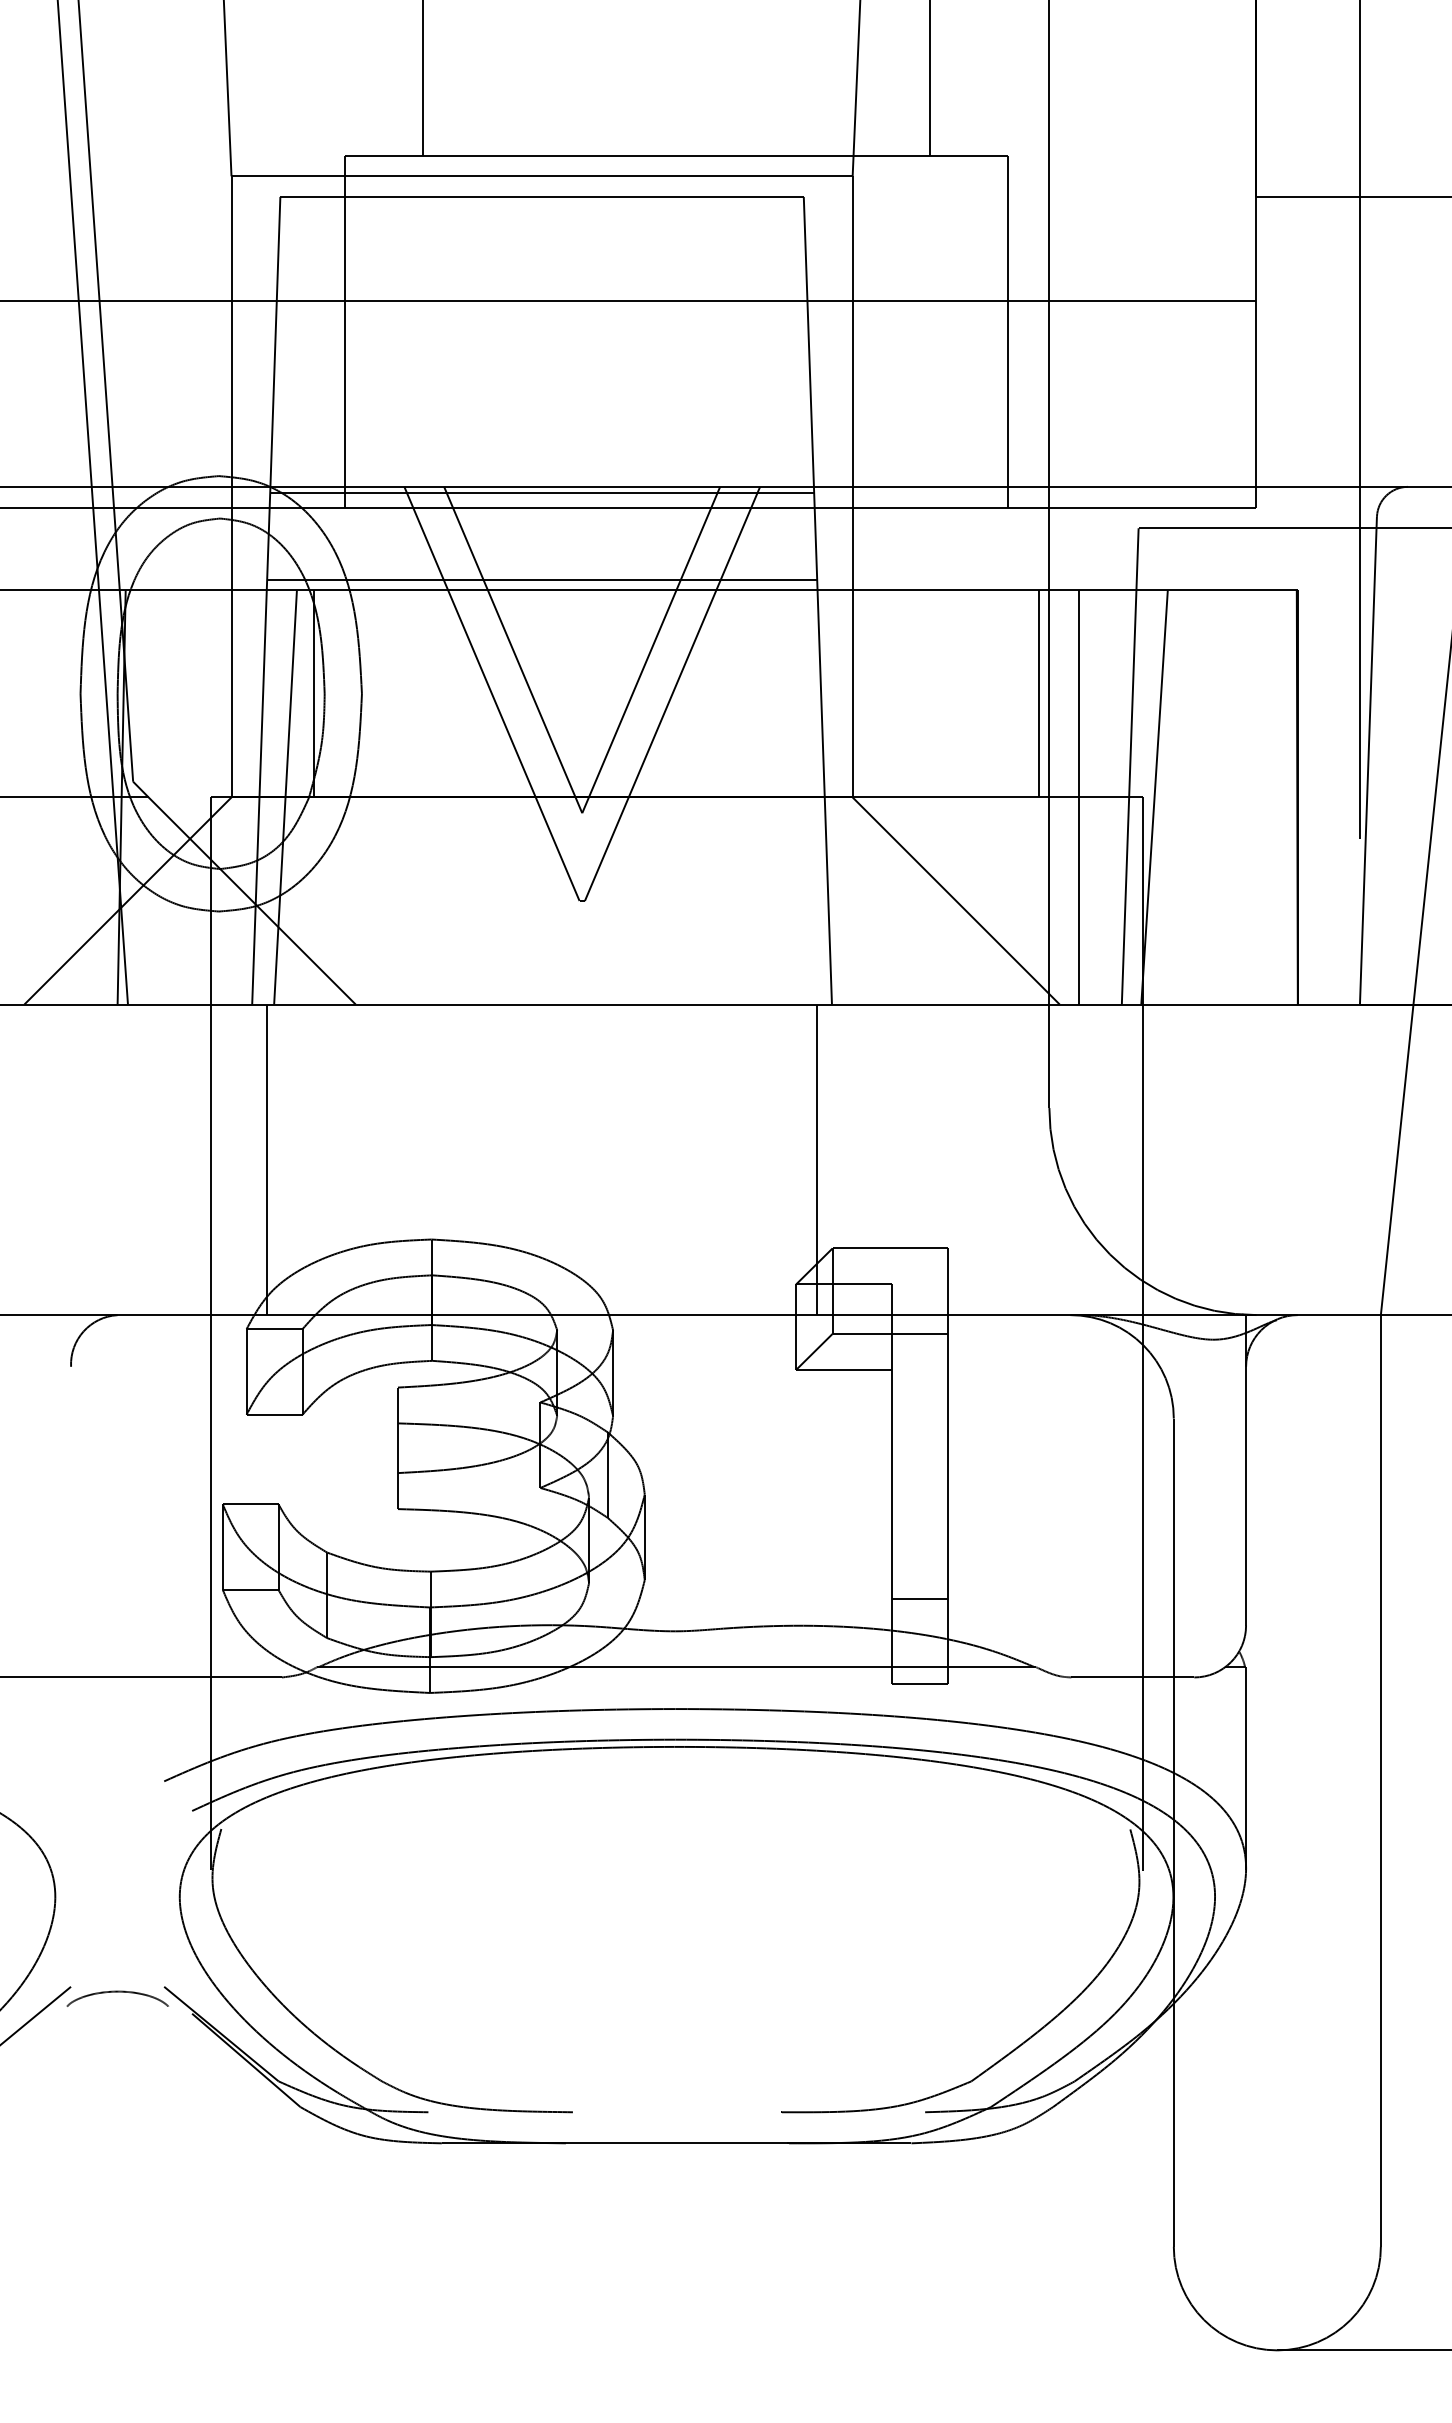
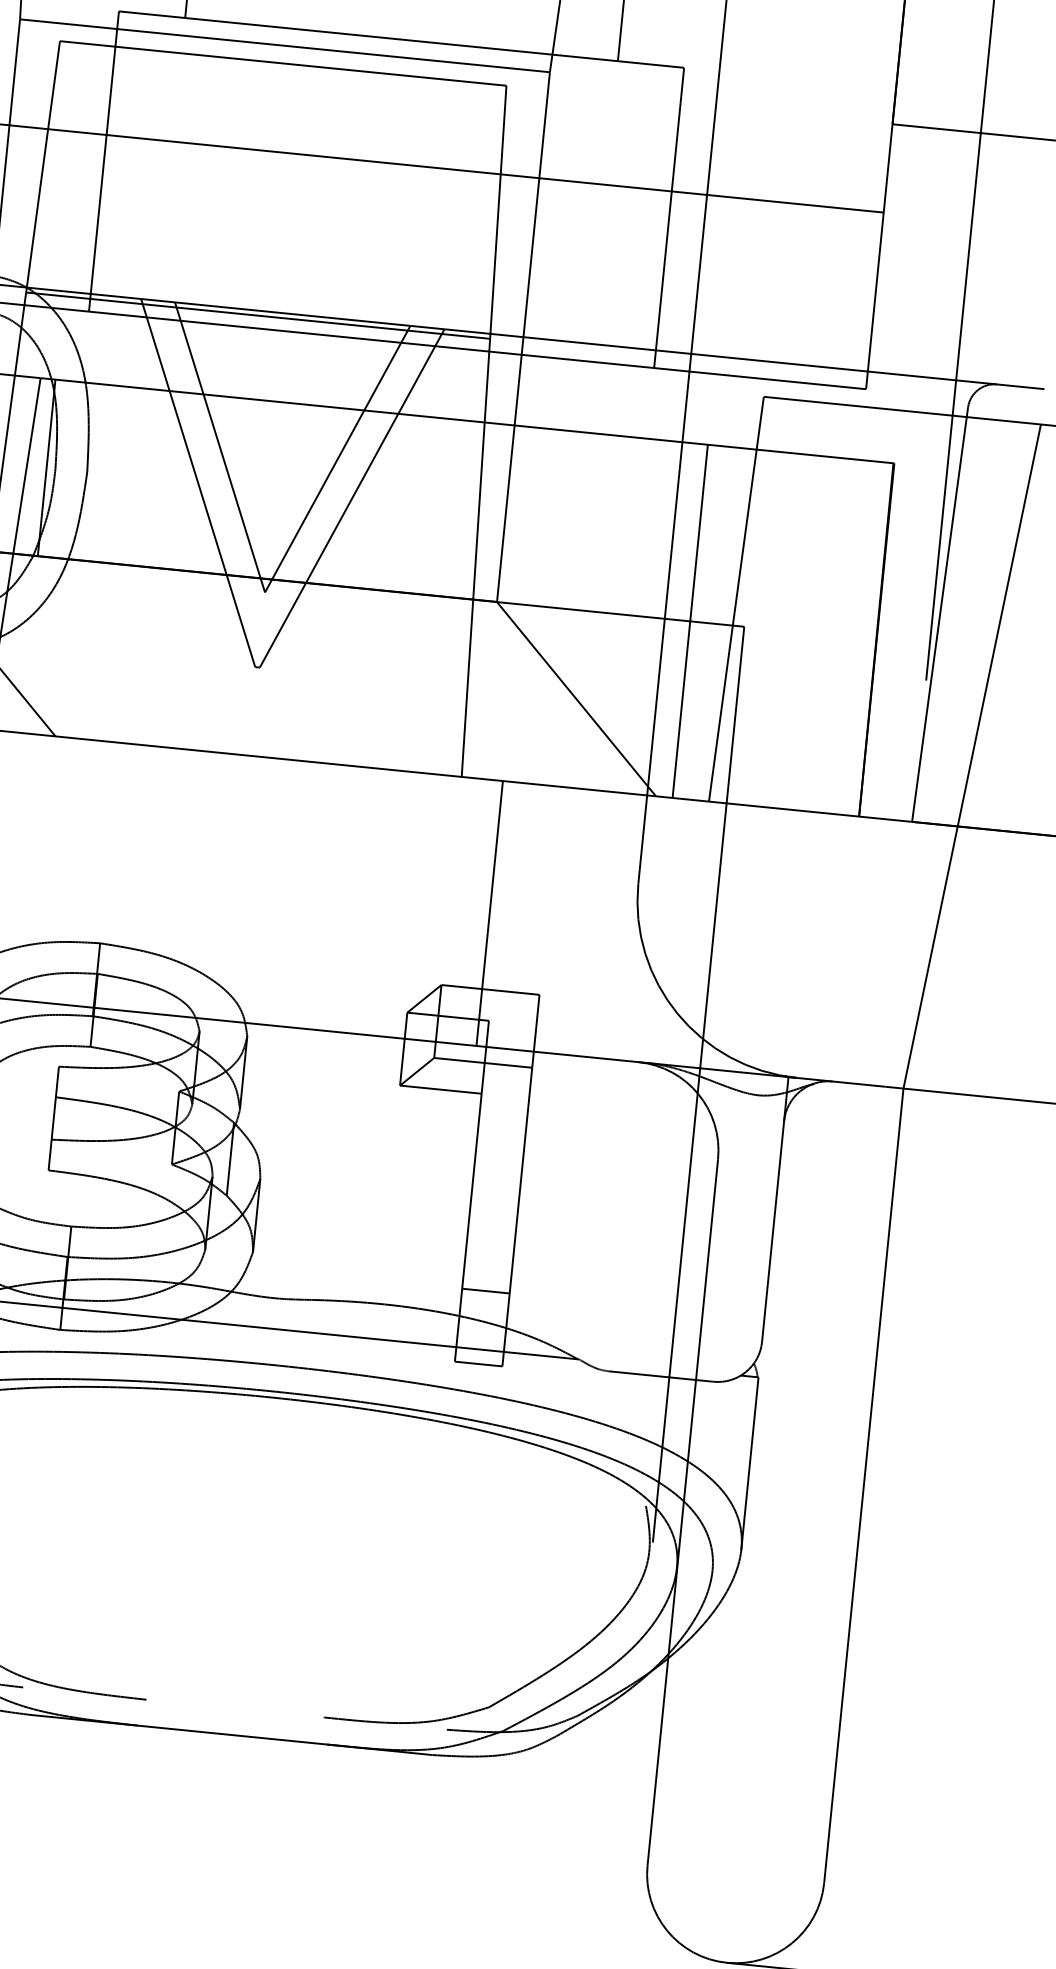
line: (542, 580) -> (250, 390), removed
line: (1039, 693) -> (665, 529), removed
line: (1154, 797) -> (754, 627), removed
line: (817, 1159) -> (489, 913), moved

